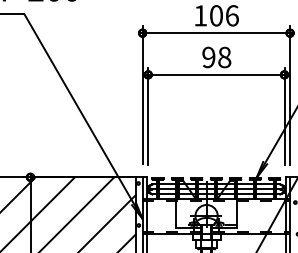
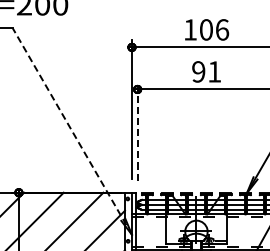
text: (224, 57) -> (214, 71), 98 -> 91
line: (83, 116) -> (72, 131), solid -> dashed
line: (148, 116) -> (137, 131), solid -> dashed

